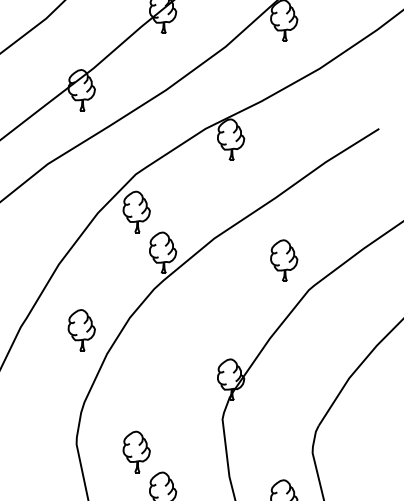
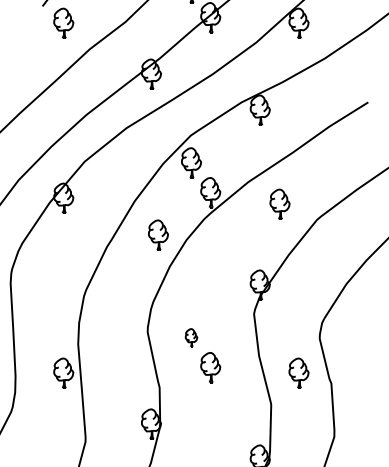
part: (283, 259) -> (279, 203), moved
part: (81, 329) -> (158, 234), moved
part: (136, 451) -> (191, 337), size x0.6

